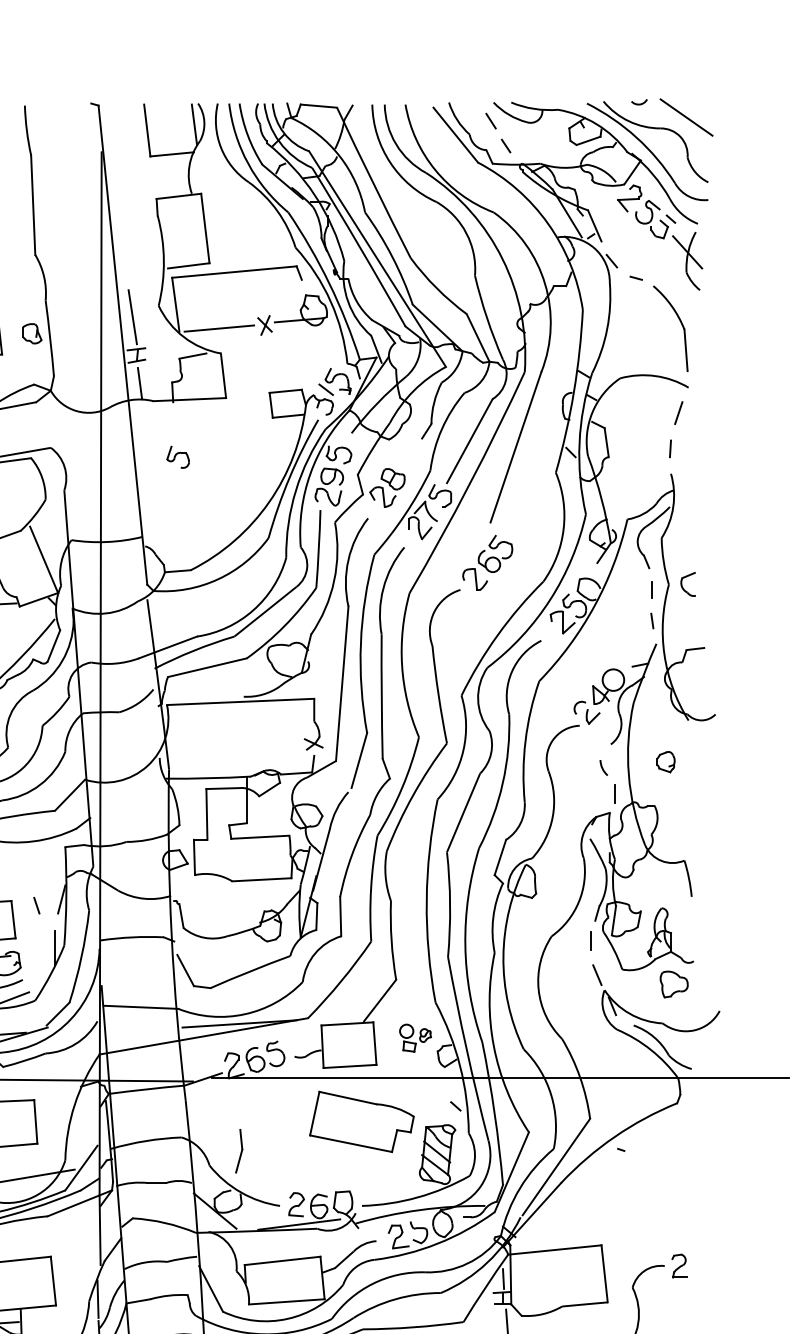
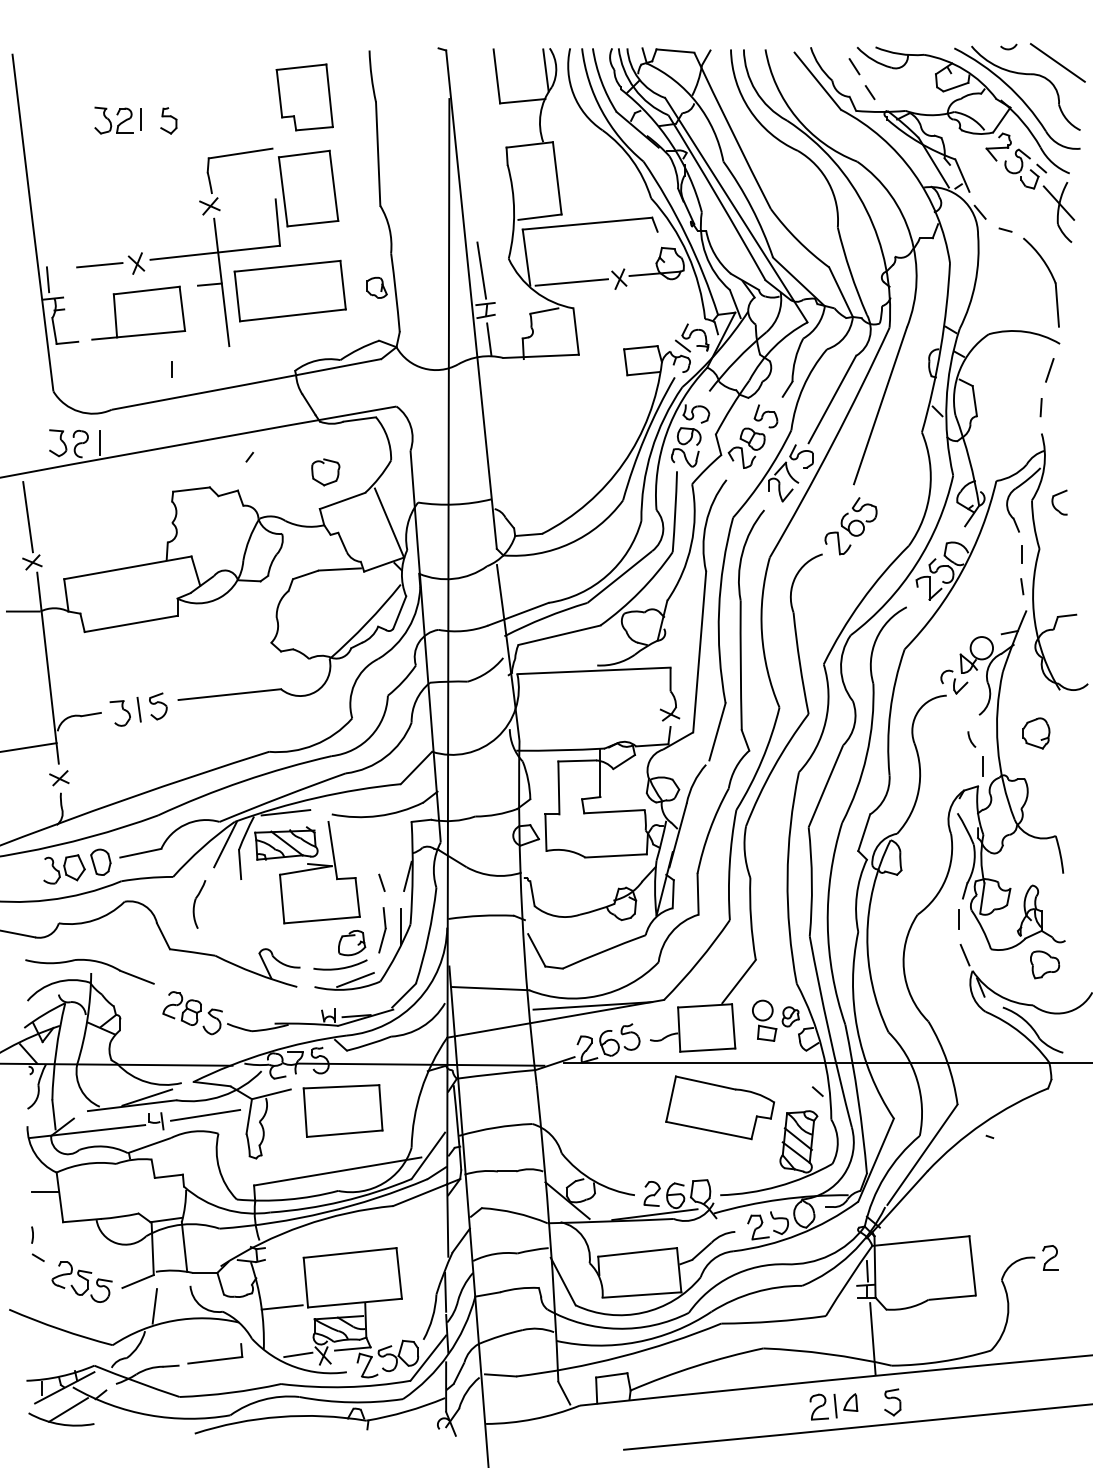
part: (177, 457) -> (765, 416), moved
part: (688, 584) -> (1059, 502), moved
part: (665, 762) -> (1036, 733), size x1.43
part: (415, 1037) -> (775, 1020), size x1.43
part: (239, 1151) -> (382, 930), moved

